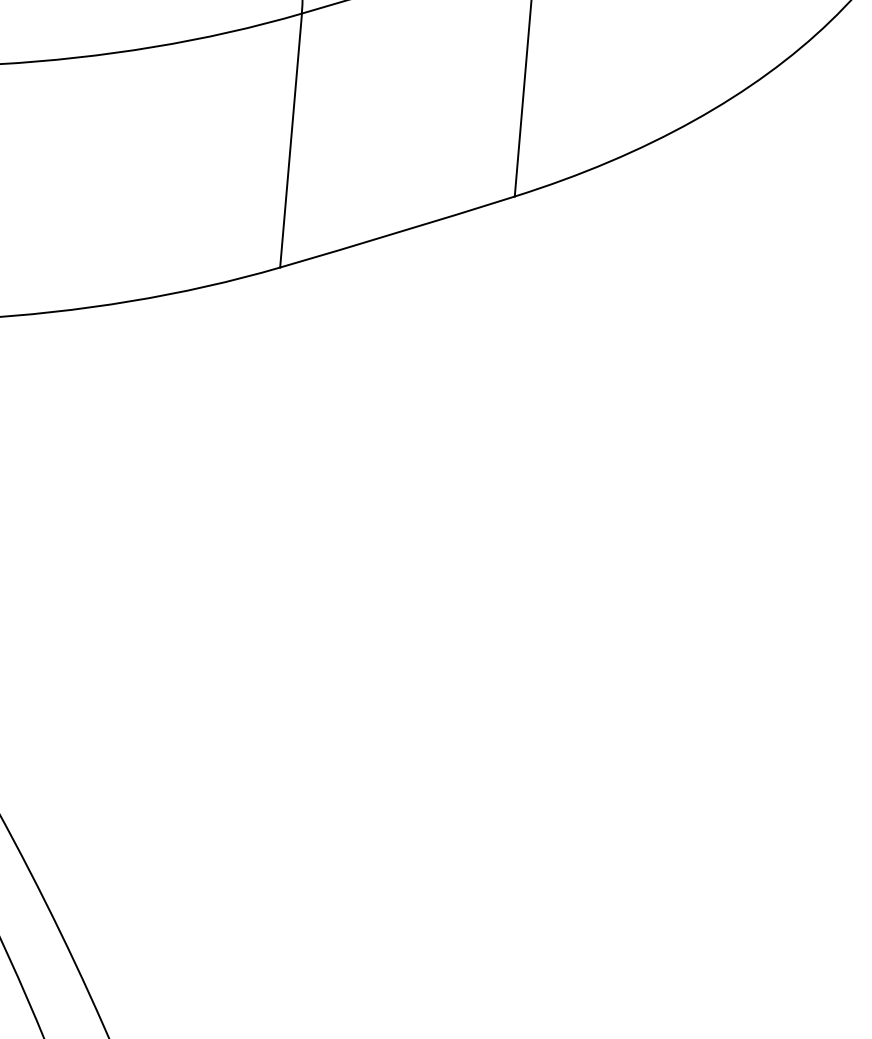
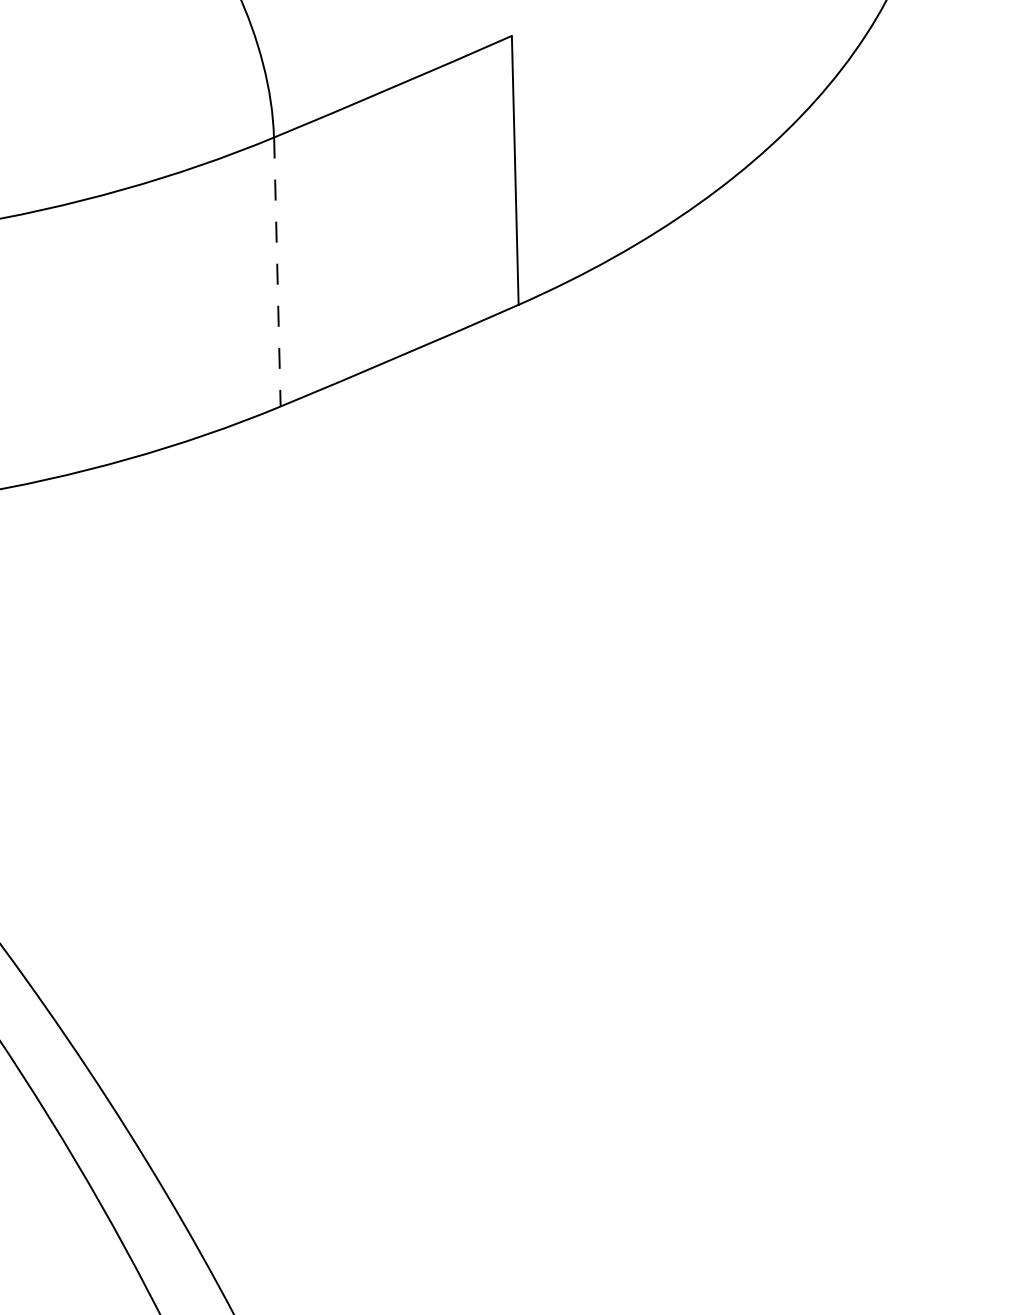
line: (291, 141) -> (277, 272), solid -> dashed

